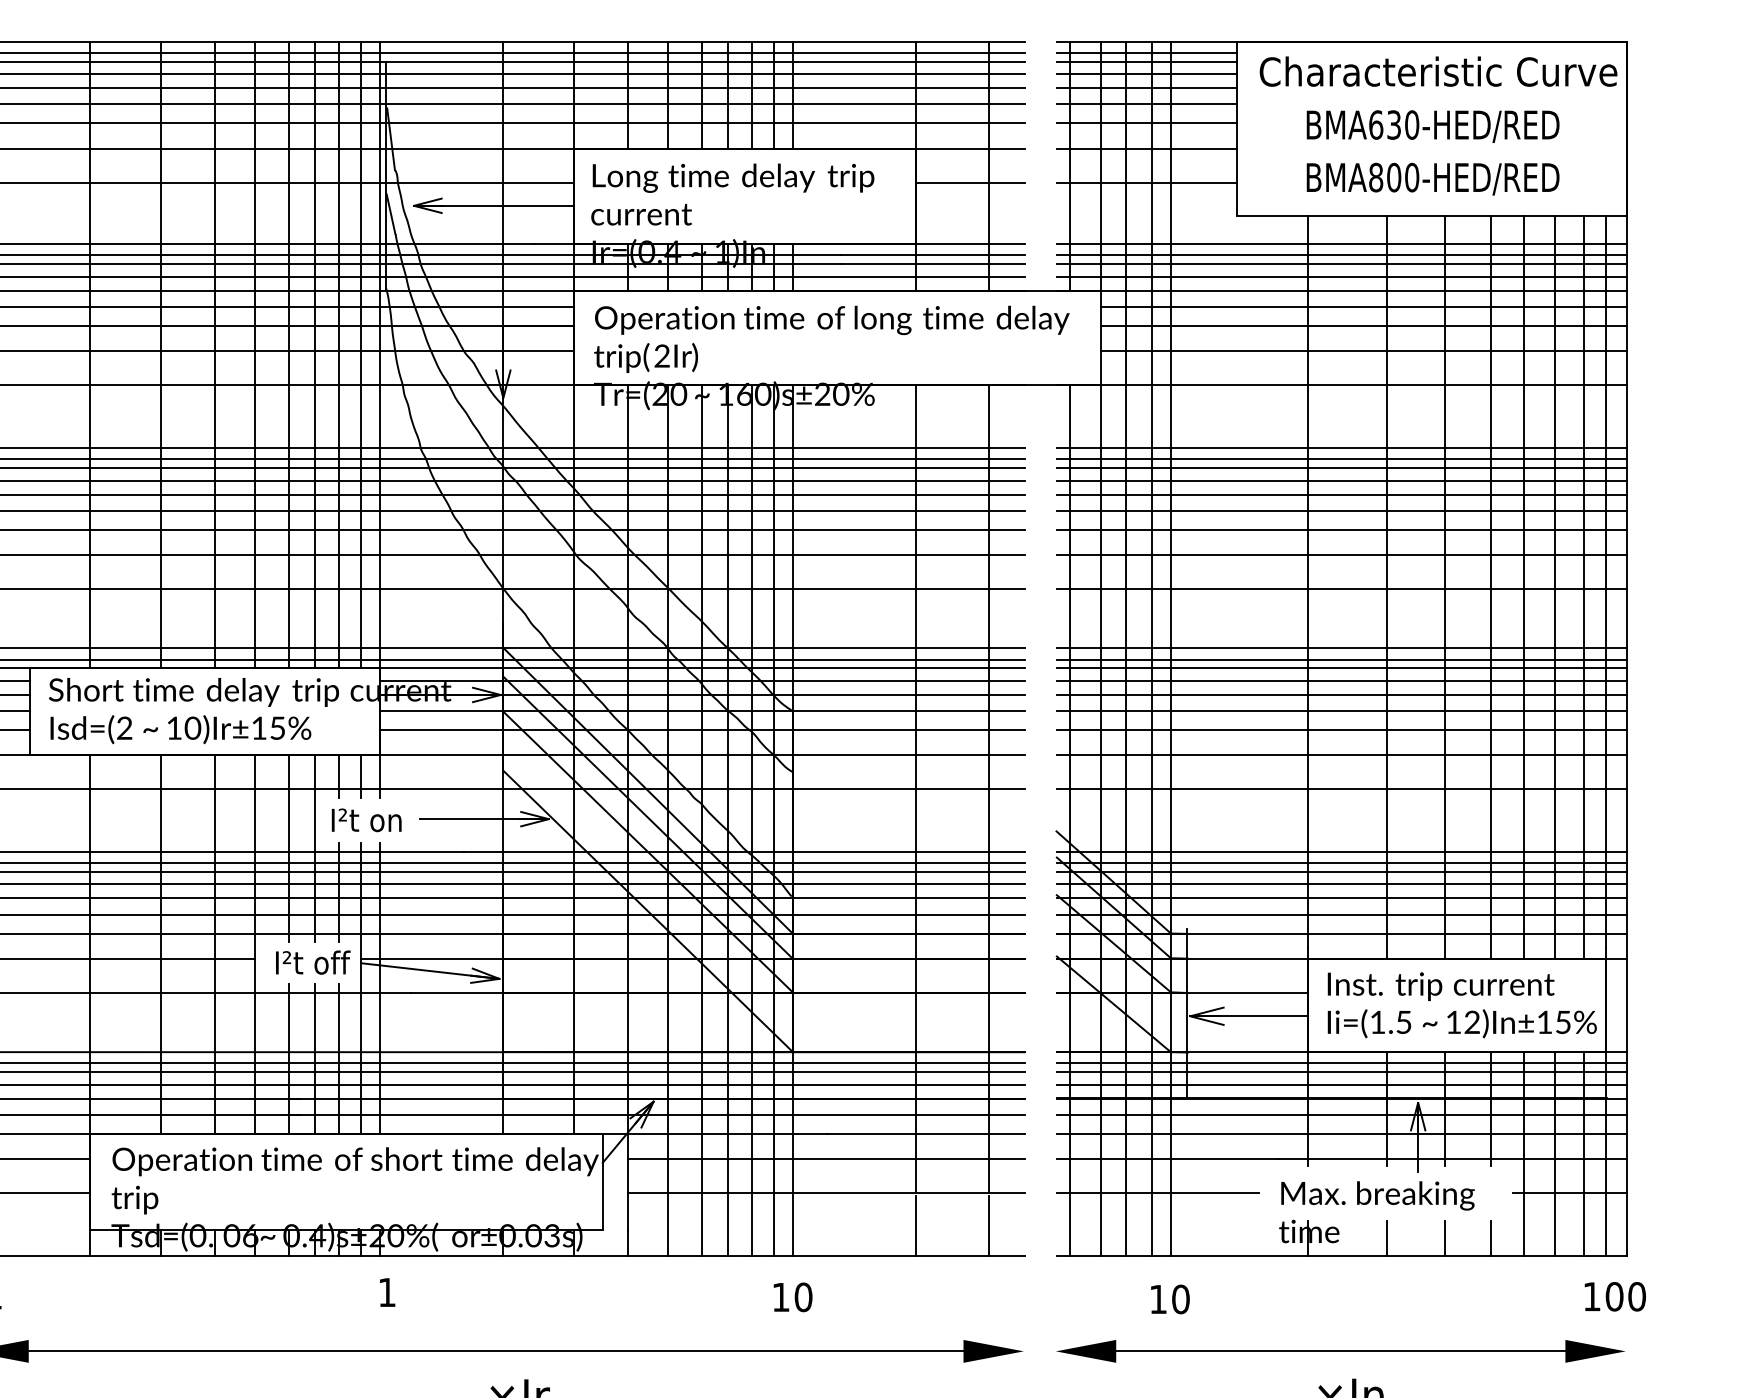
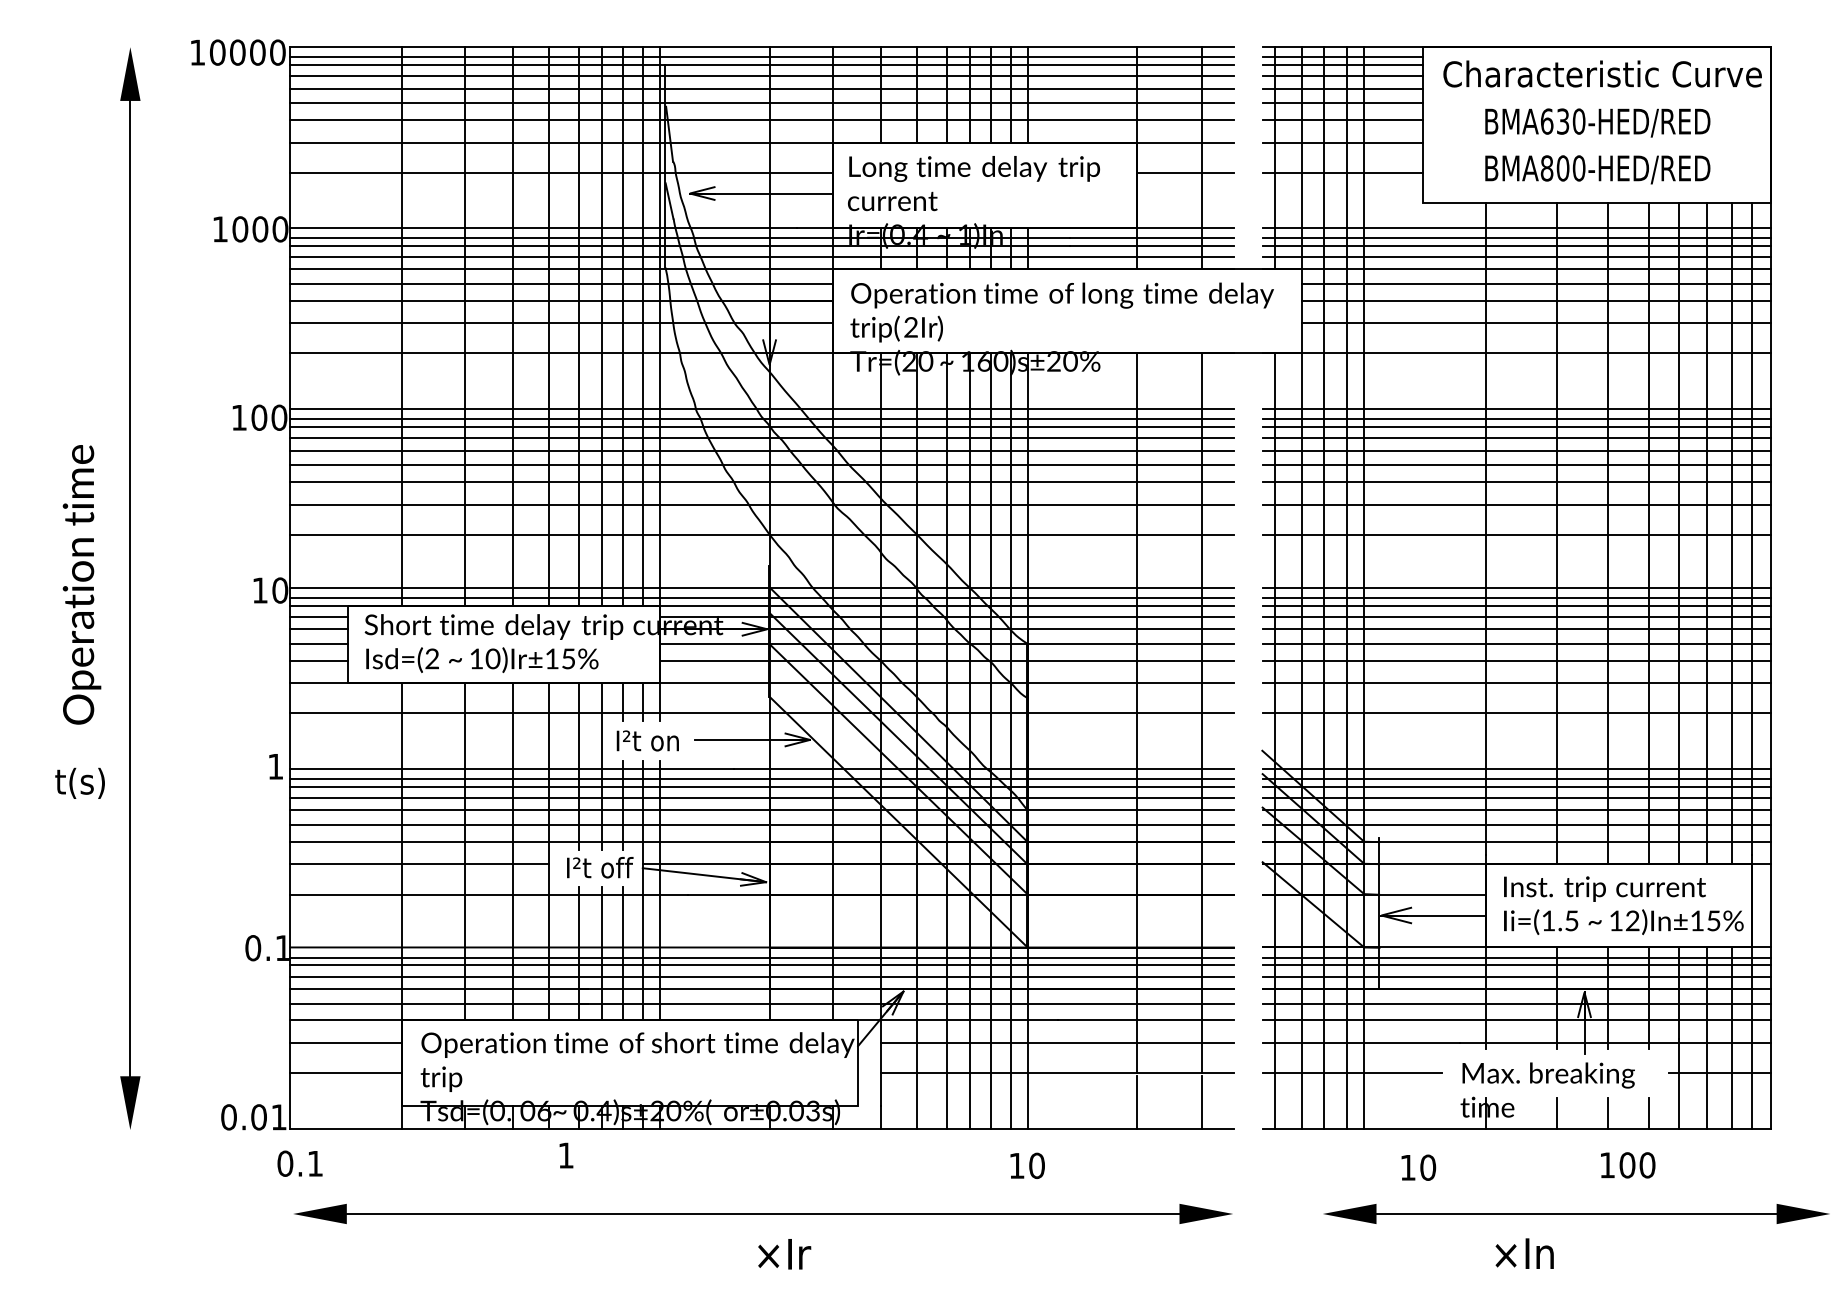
text: (387, 1292) -> (566, 1155), moved
text: (1615, 1296) -> (1628, 1165), moved
text: (1170, 1299) -> (1418, 1167), moved
part: (1340, 1350) -> (1576, 1213), moved

